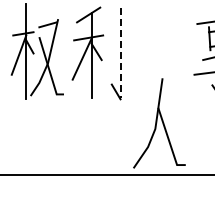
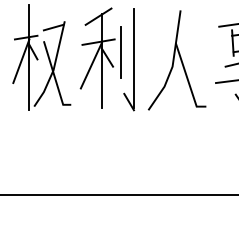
line: (108, 46) -> (120, 51), added
line: (120, 53) -> (133, 59), dashed -> solid
part: (159, 123) -> (177, 60), moved

